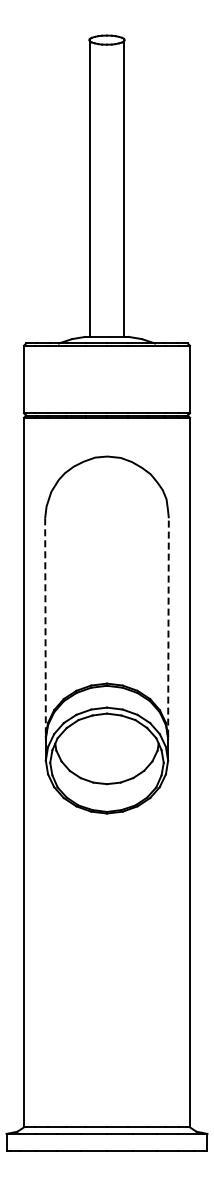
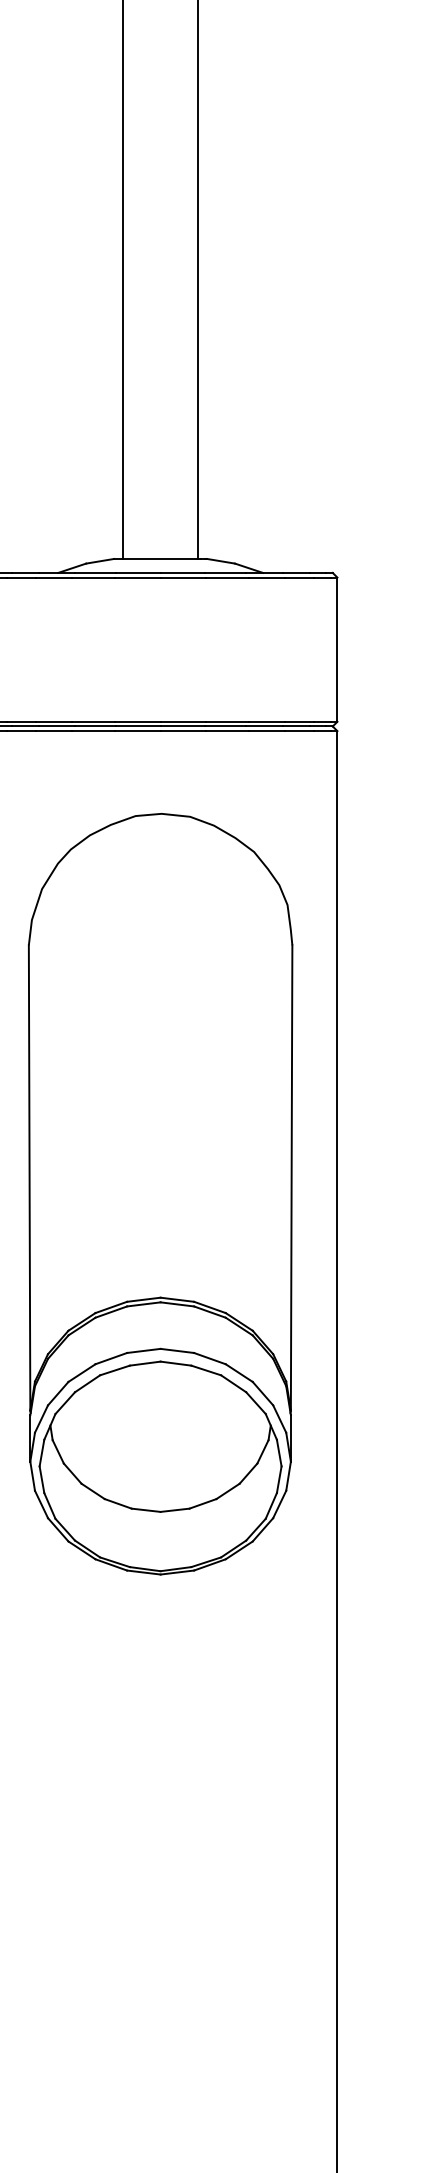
line: (168, 626) -> (291, 1175), dashed -> solid
line: (45, 627) -> (29, 1178), dashed -> solid

